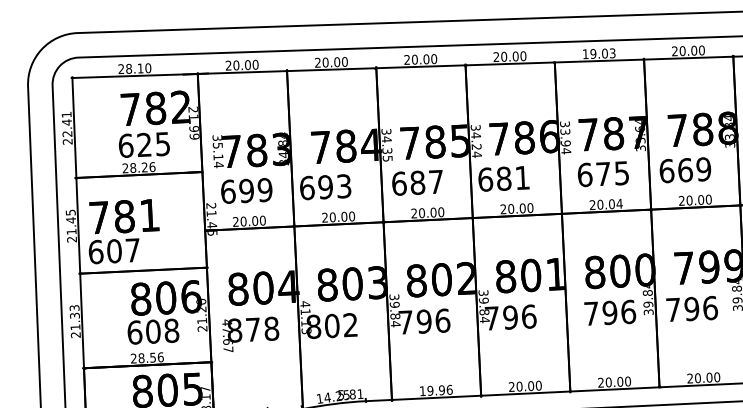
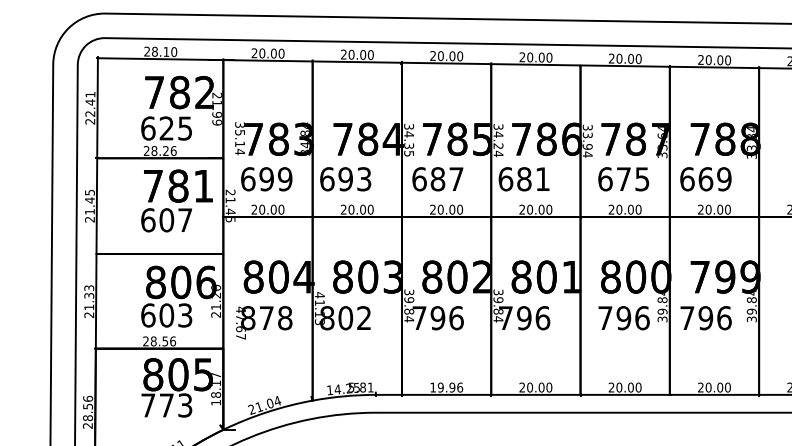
text: (598, 53) -> (624, 58), 19.03 -> 20.00
text: (619, 203) -> (638, 209), 20.04 -> 20.00
text: (123, 231) -> (176, 200), moved
text: (172, 330) -> (185, 315), 608 -> 603

